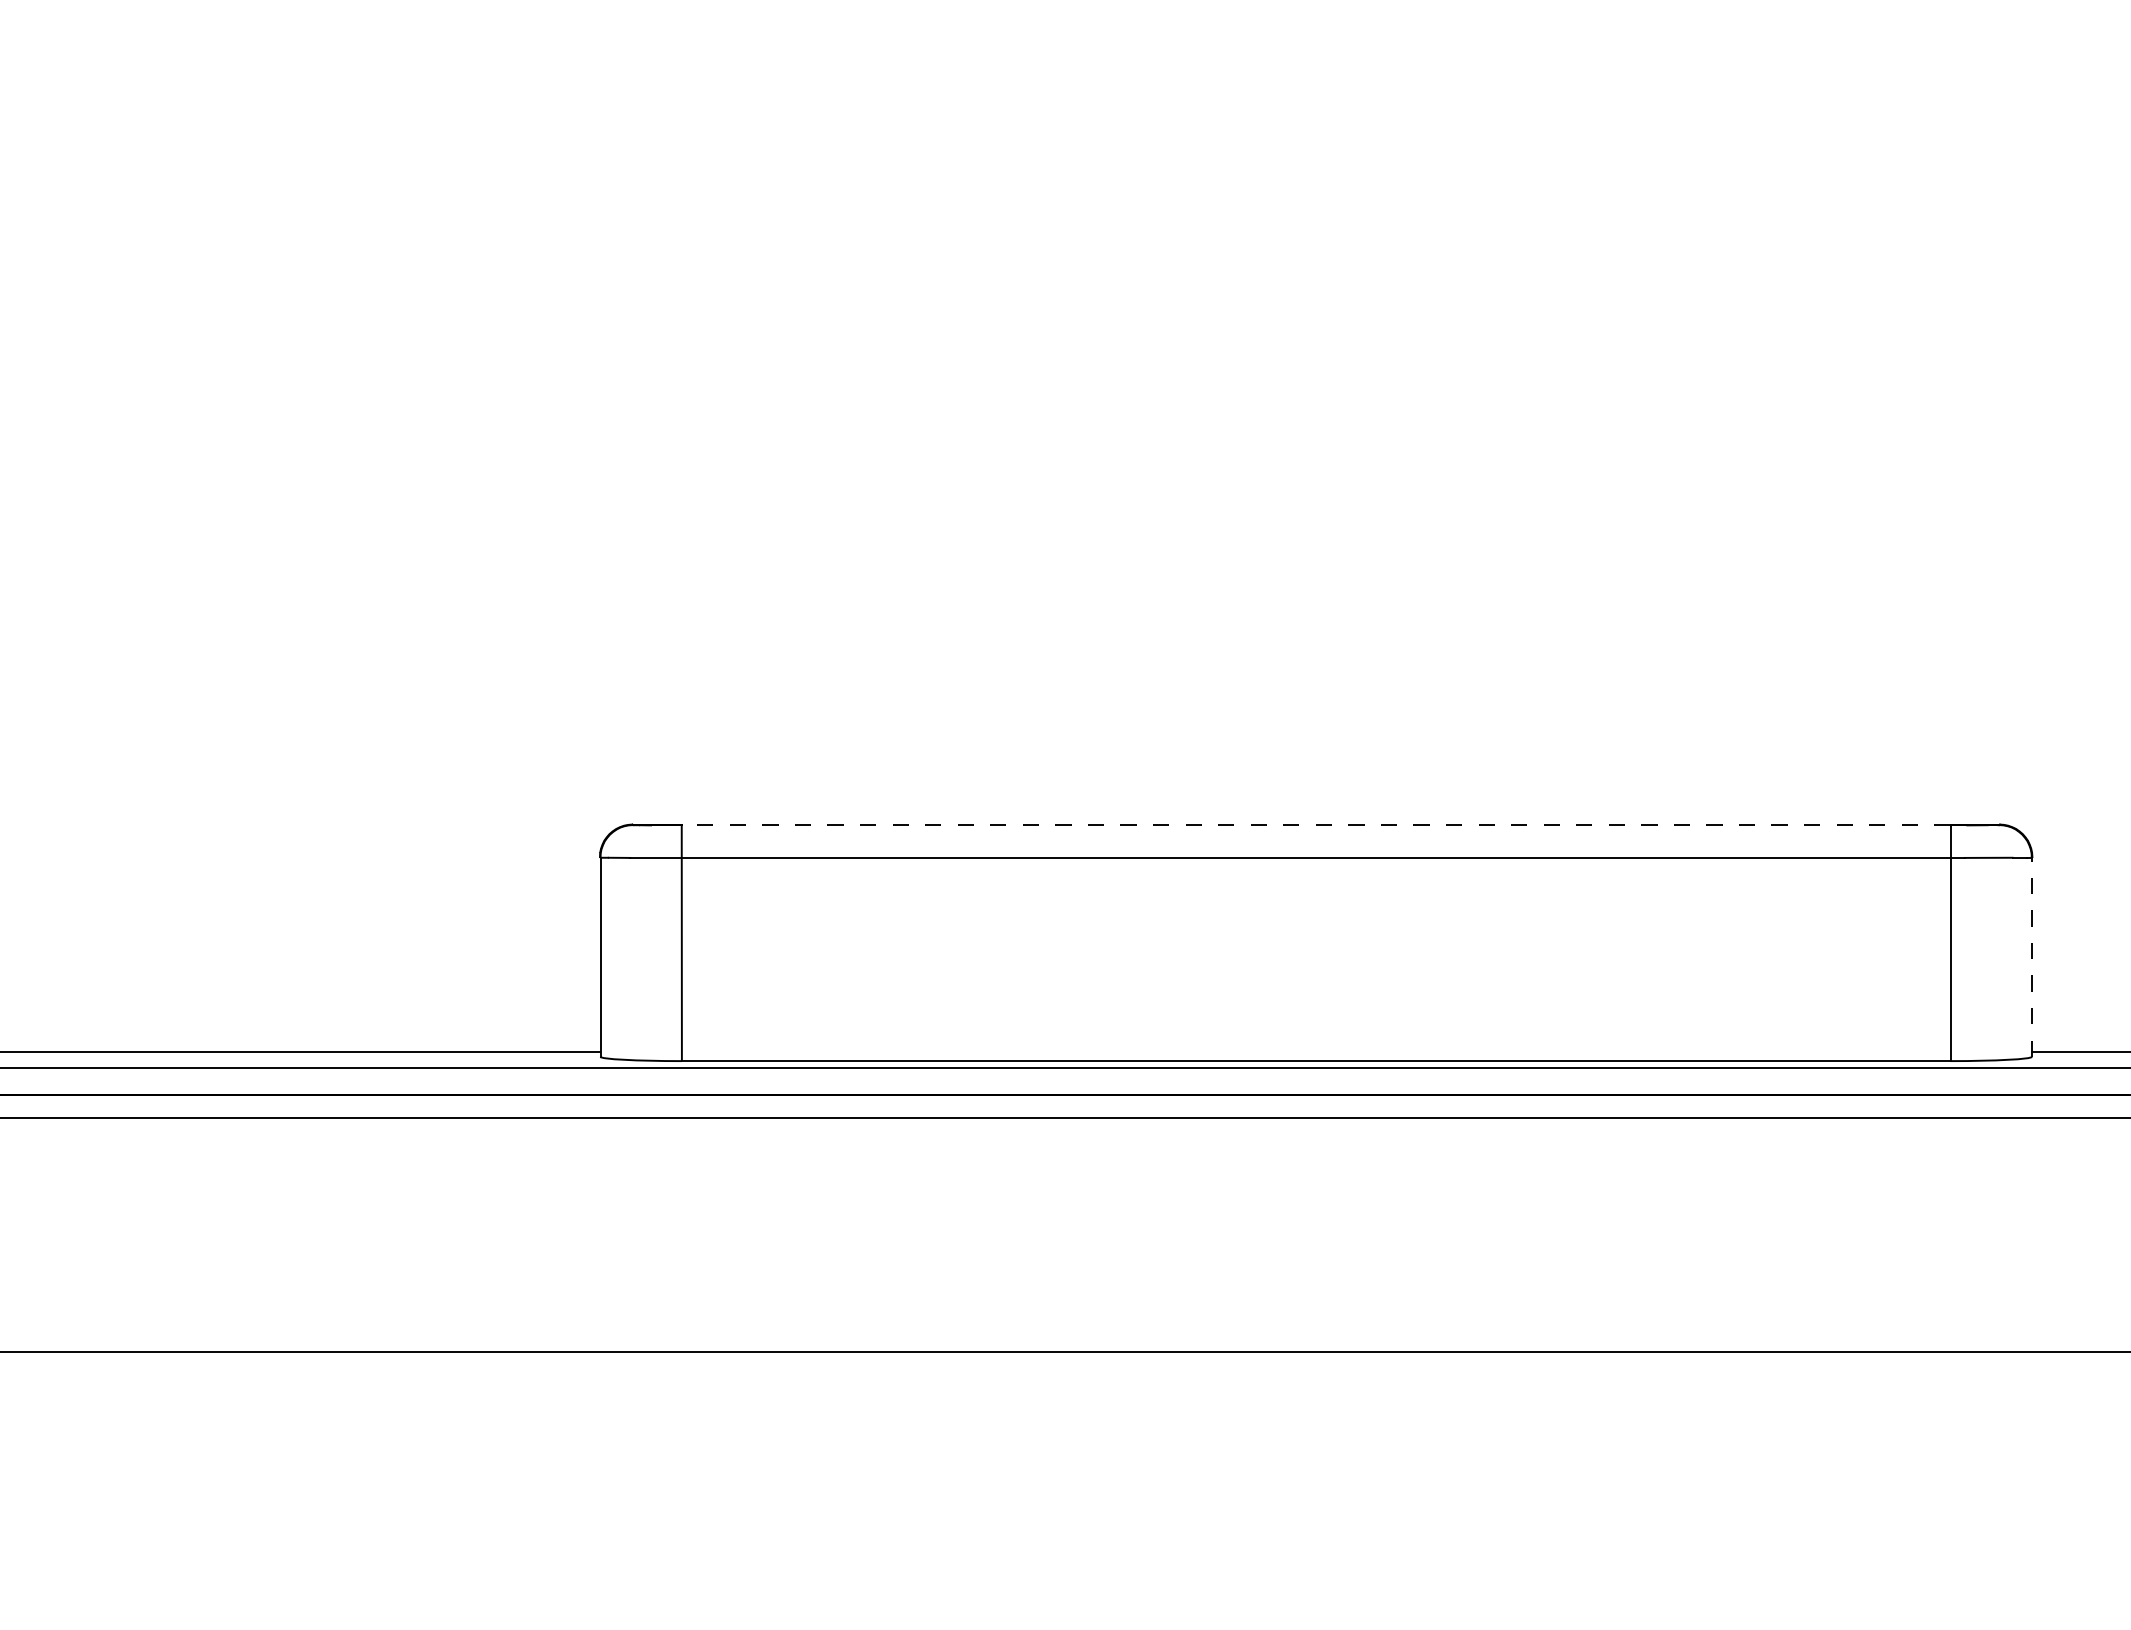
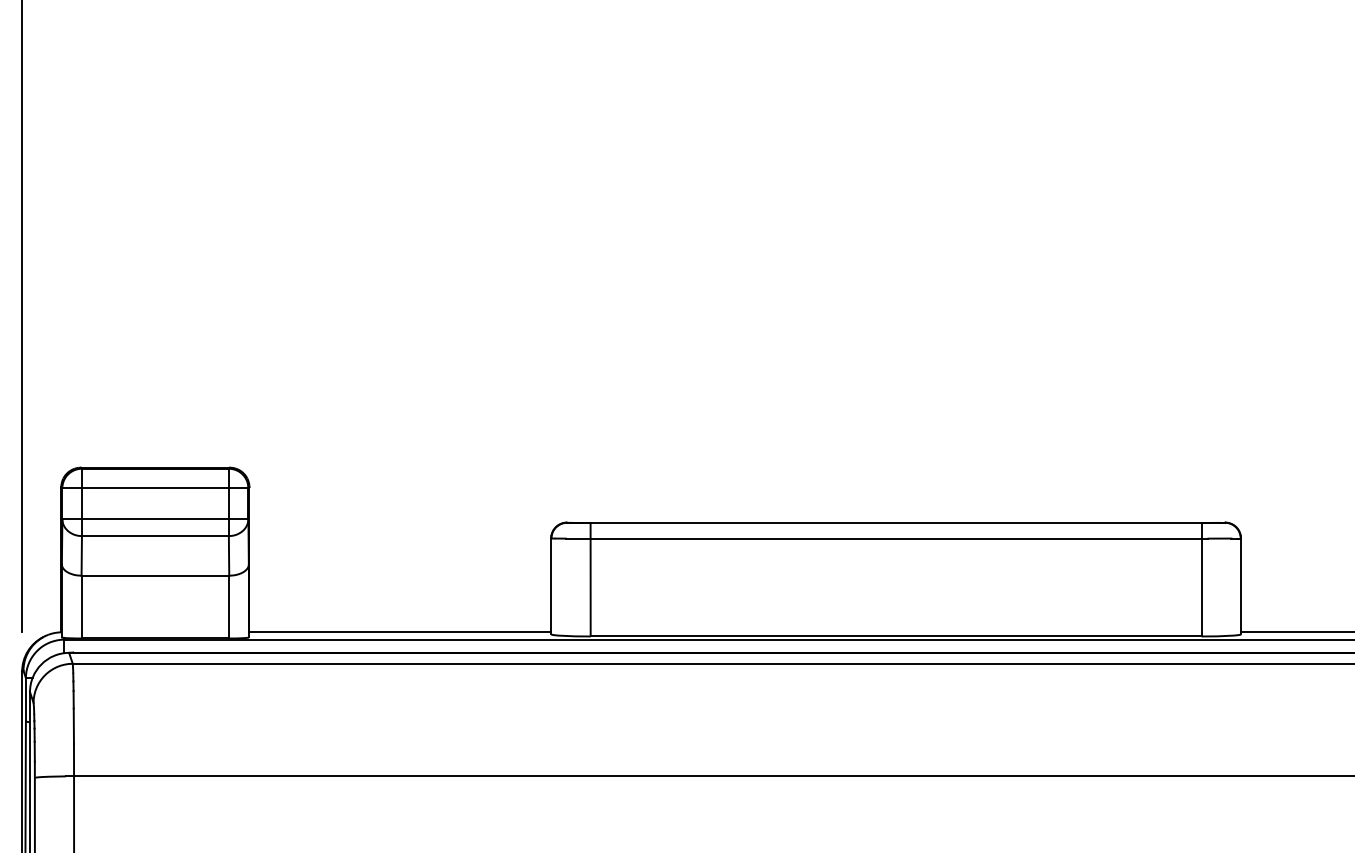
line: (1314, 824) -> (895, 522), dashed -> solid
line: (2031, 957) -> (1240, 586), dashed -> solid

